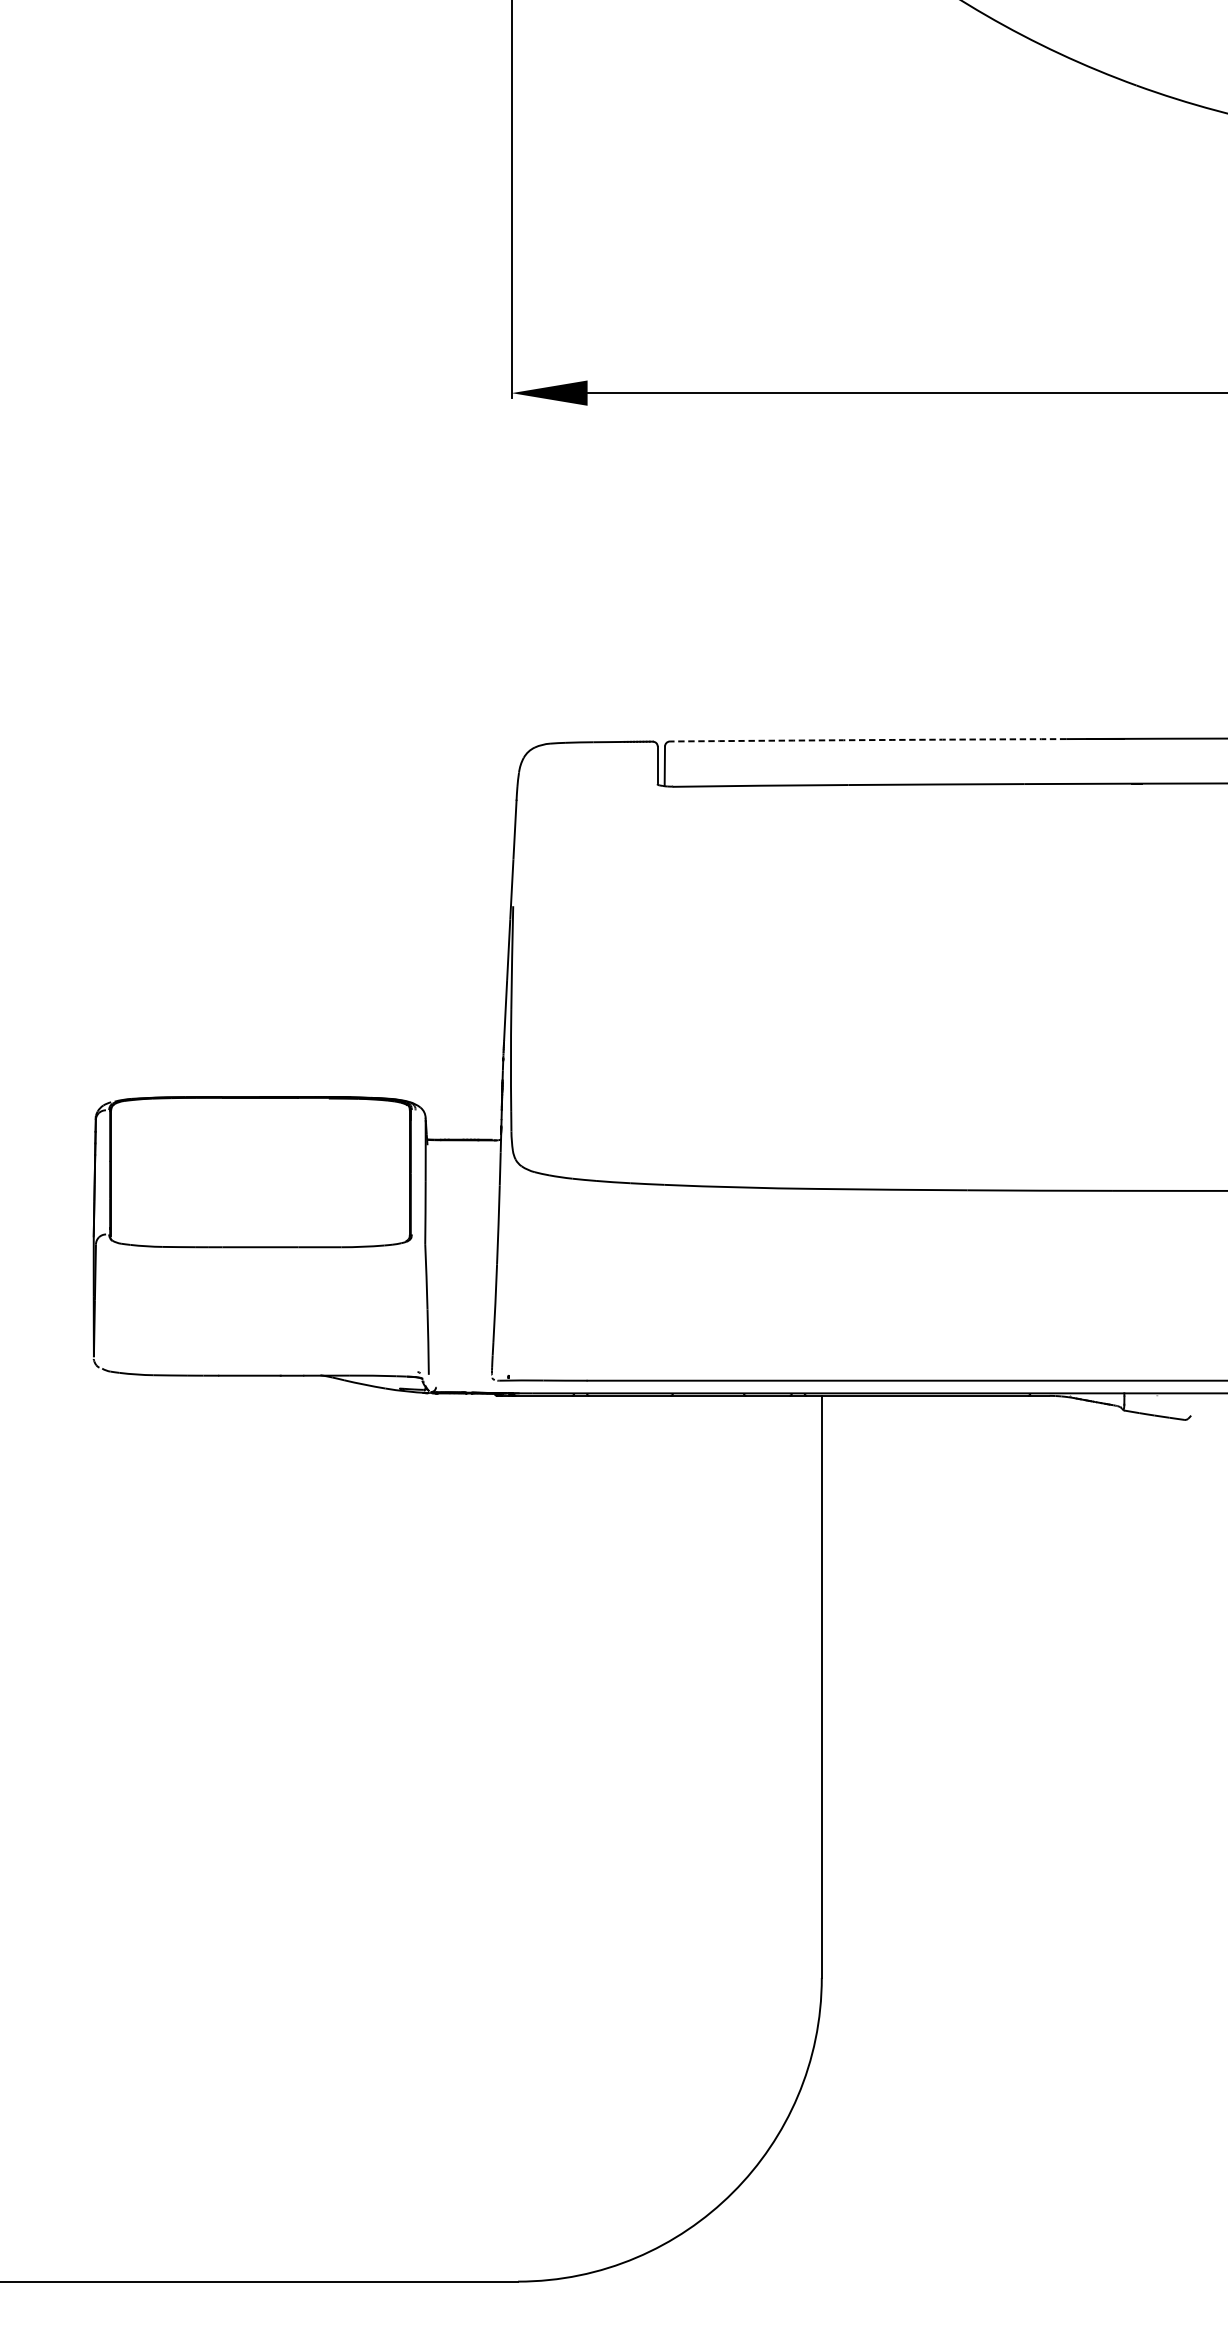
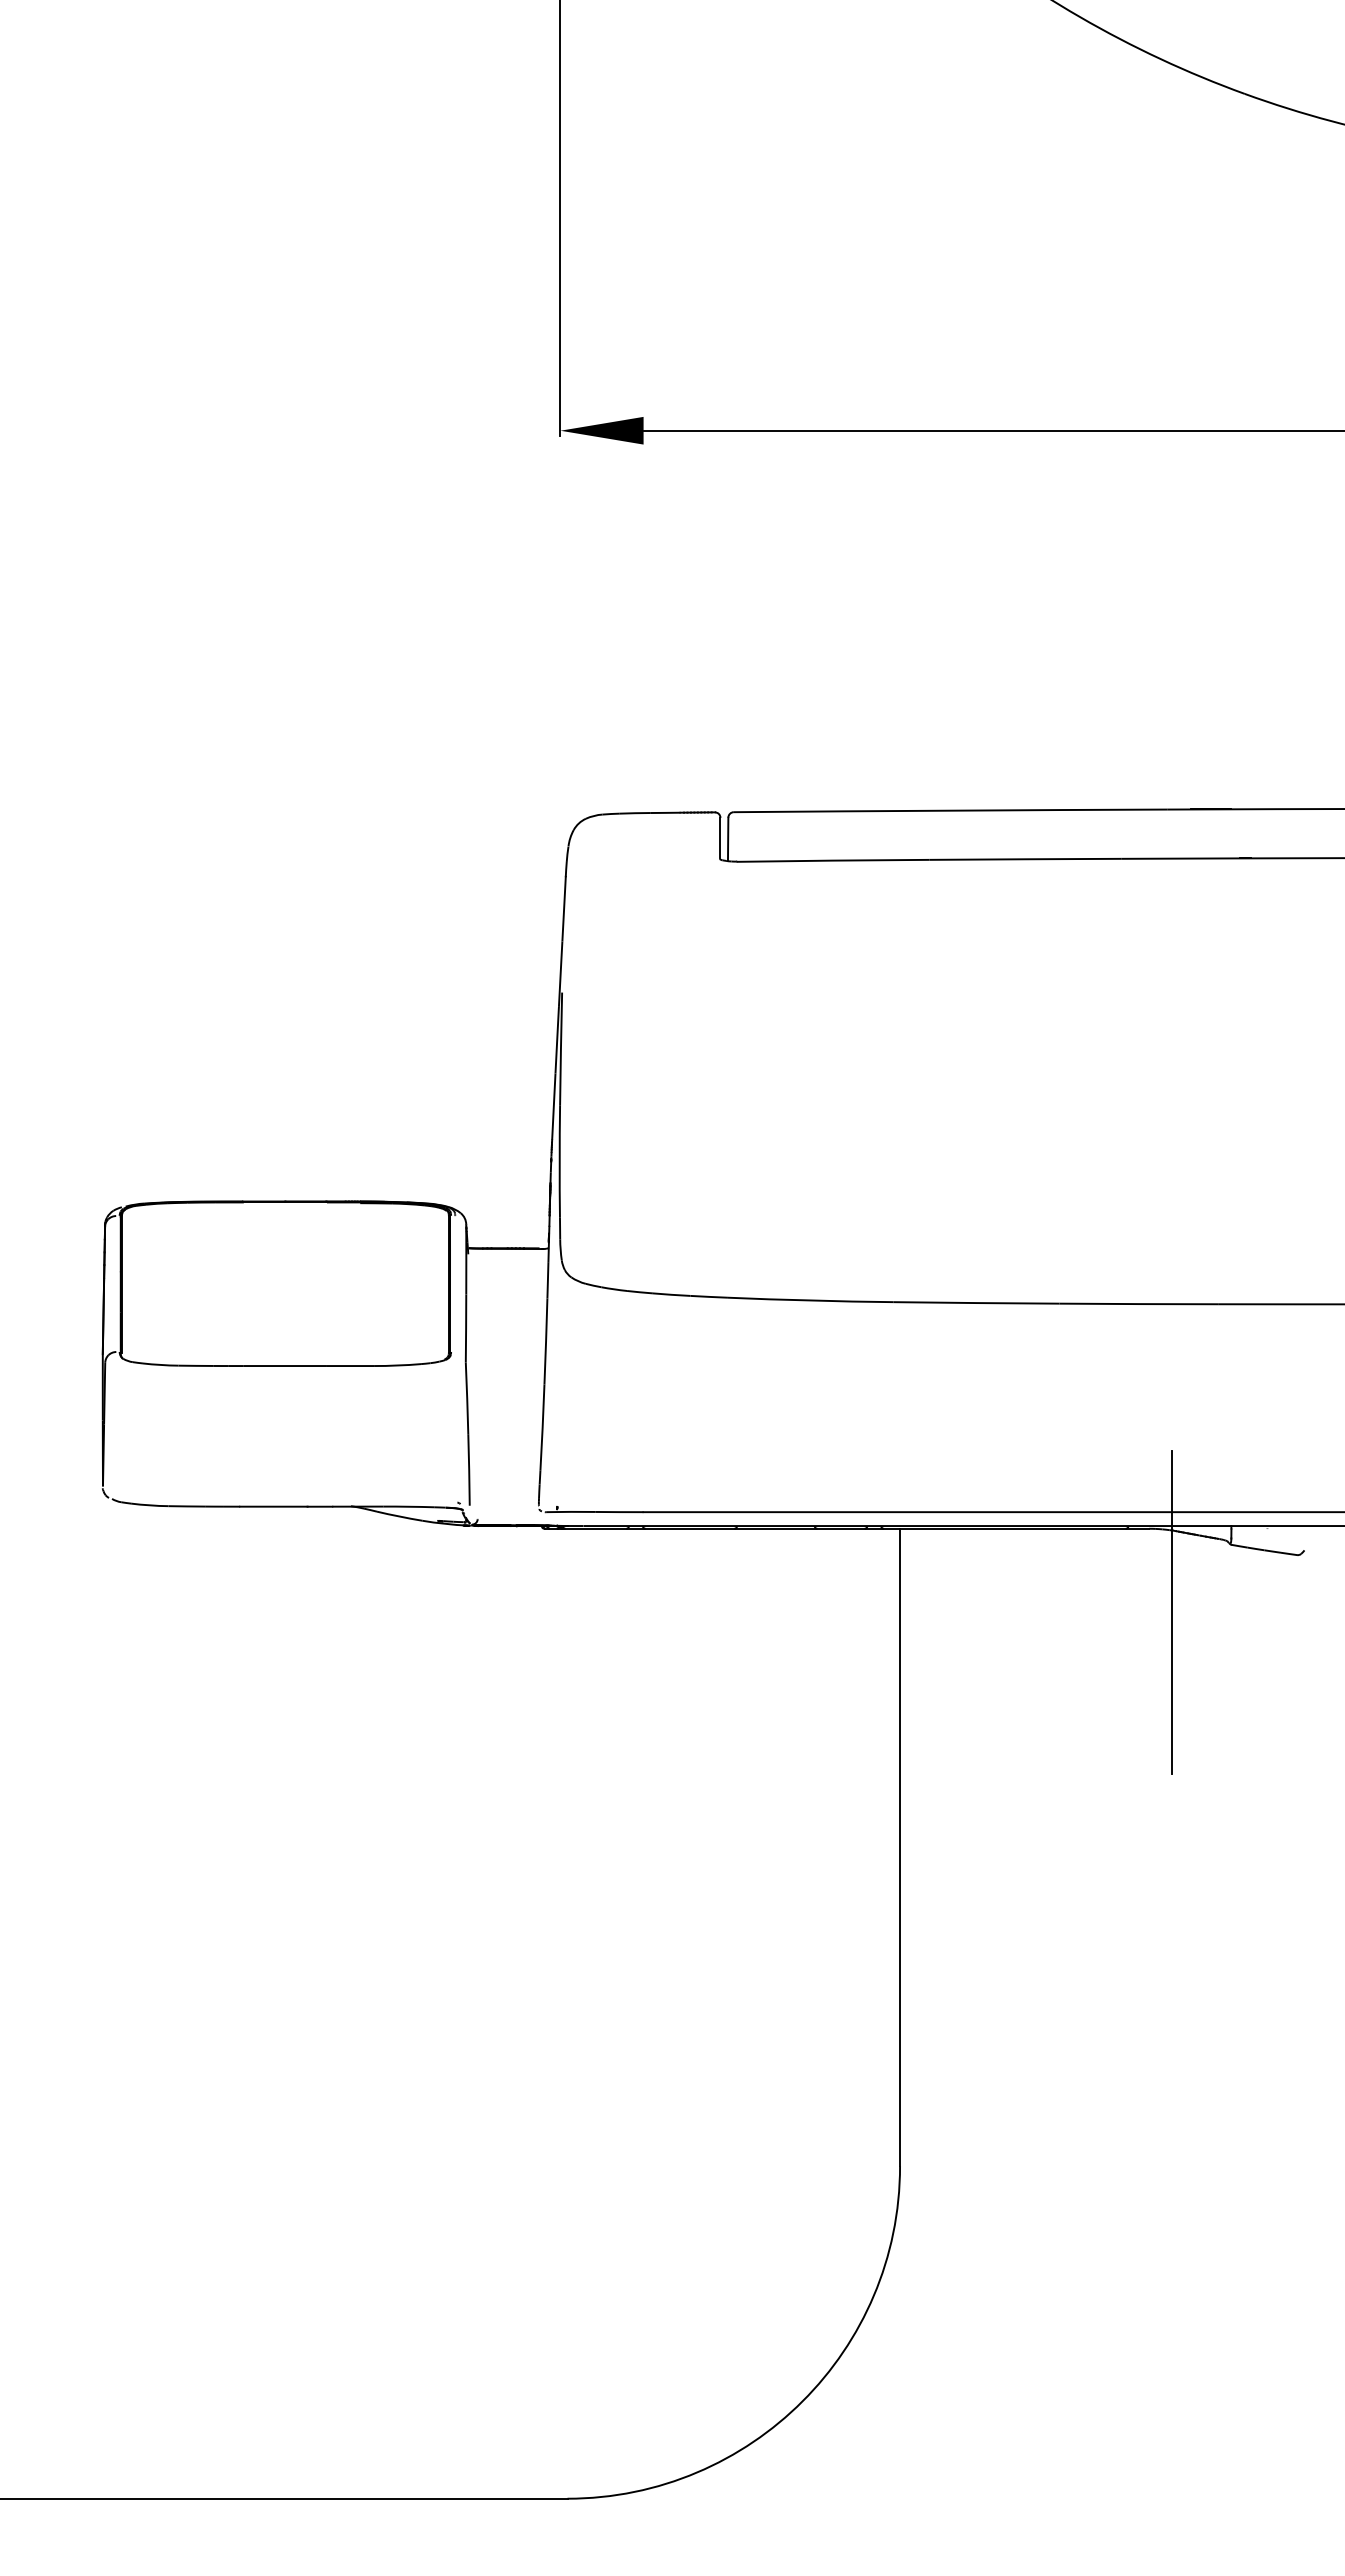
arc: (867, 739) -> (950, 810), dashed -> solid
line: (1070, 1472) -> (1172, 1612), added

